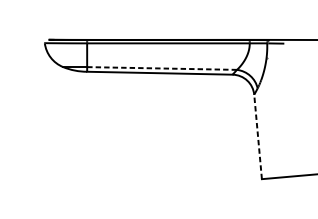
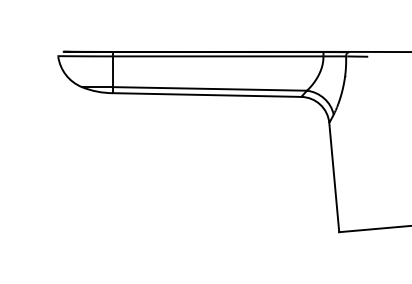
line: (161, 68) -> (209, 88), dashed -> solid
line: (258, 136) -> (334, 177), dashed -> solid

